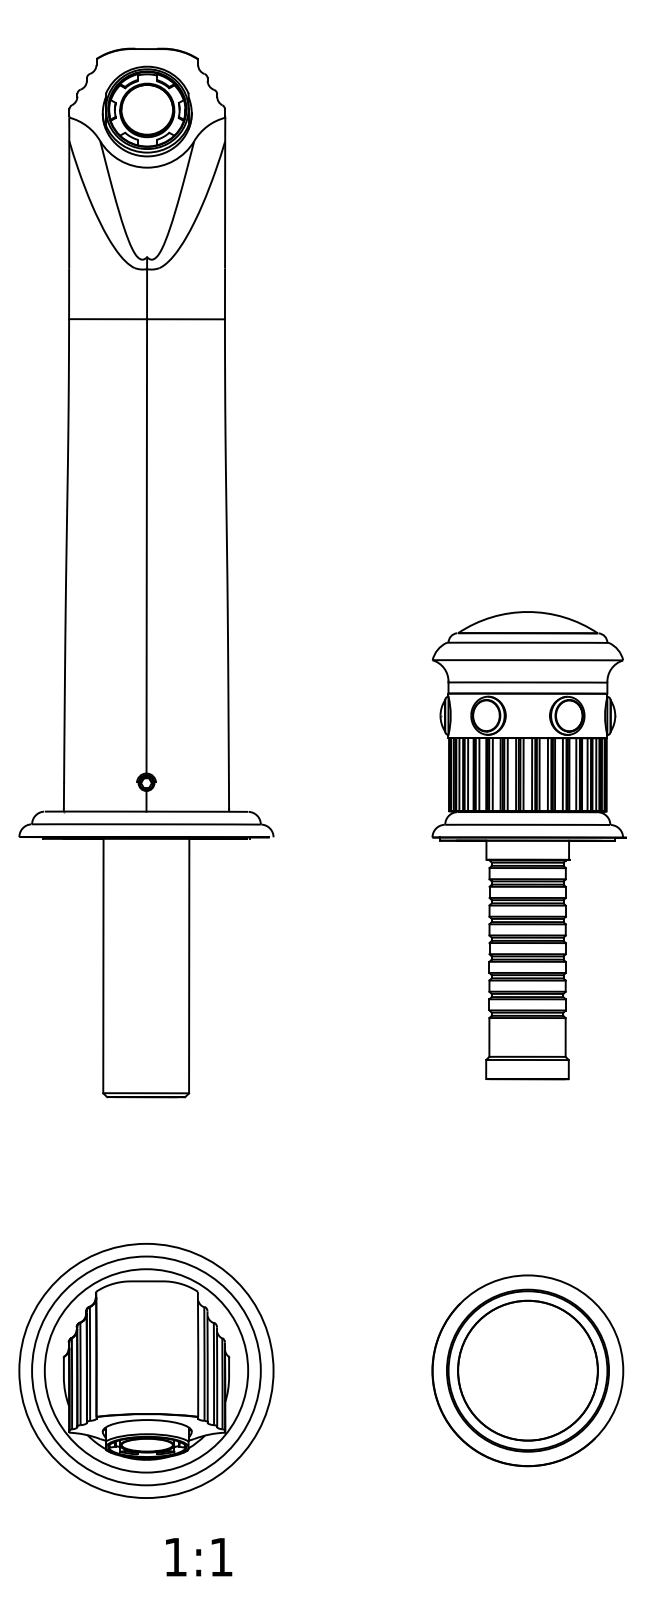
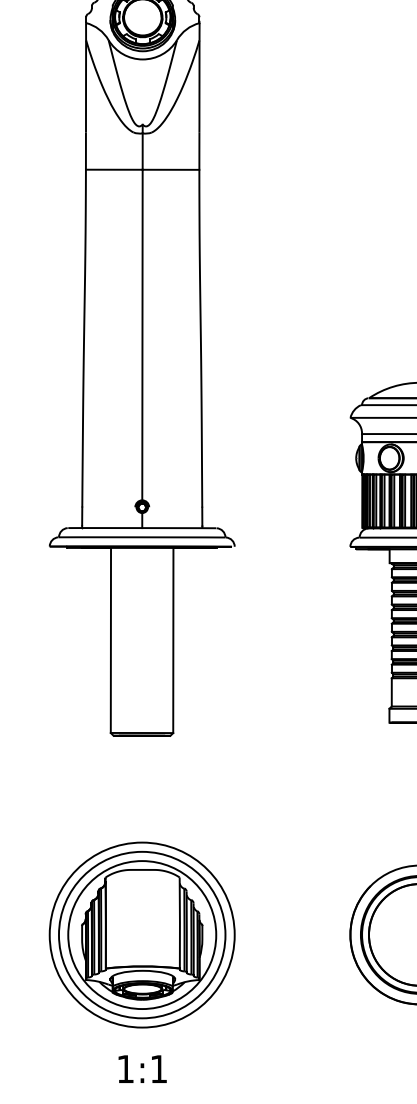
text: (199, 1557) -> (142, 1069), moved

